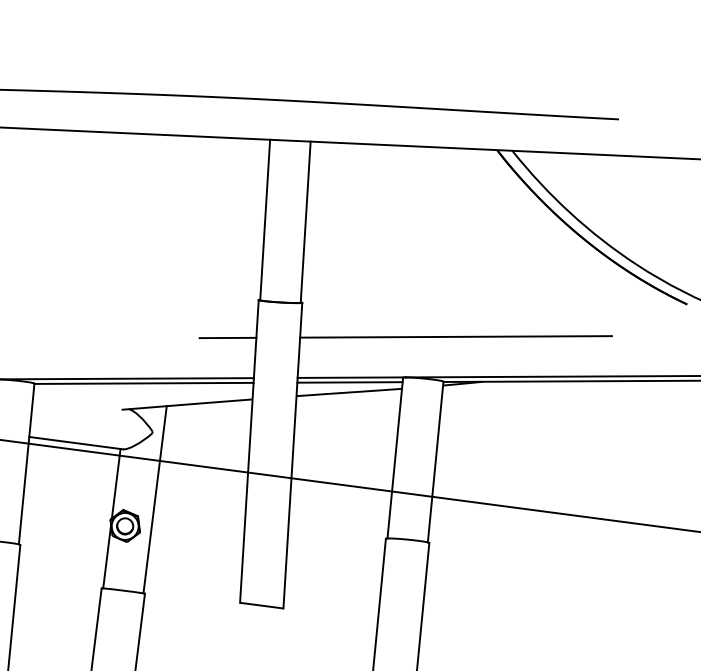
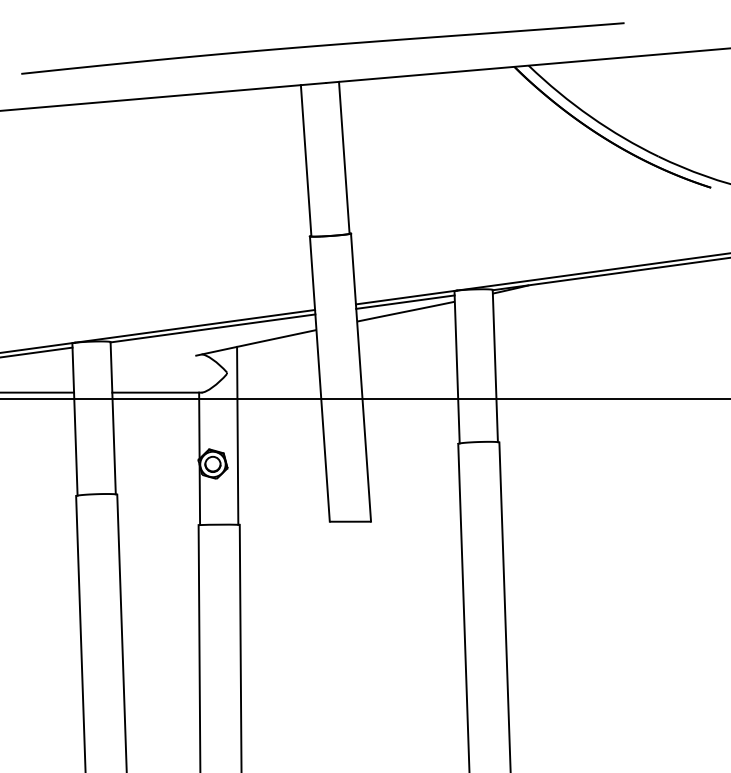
line: (455, 336) -> (498, 246), removed
line: (227, 337) -> (285, 275), removed

